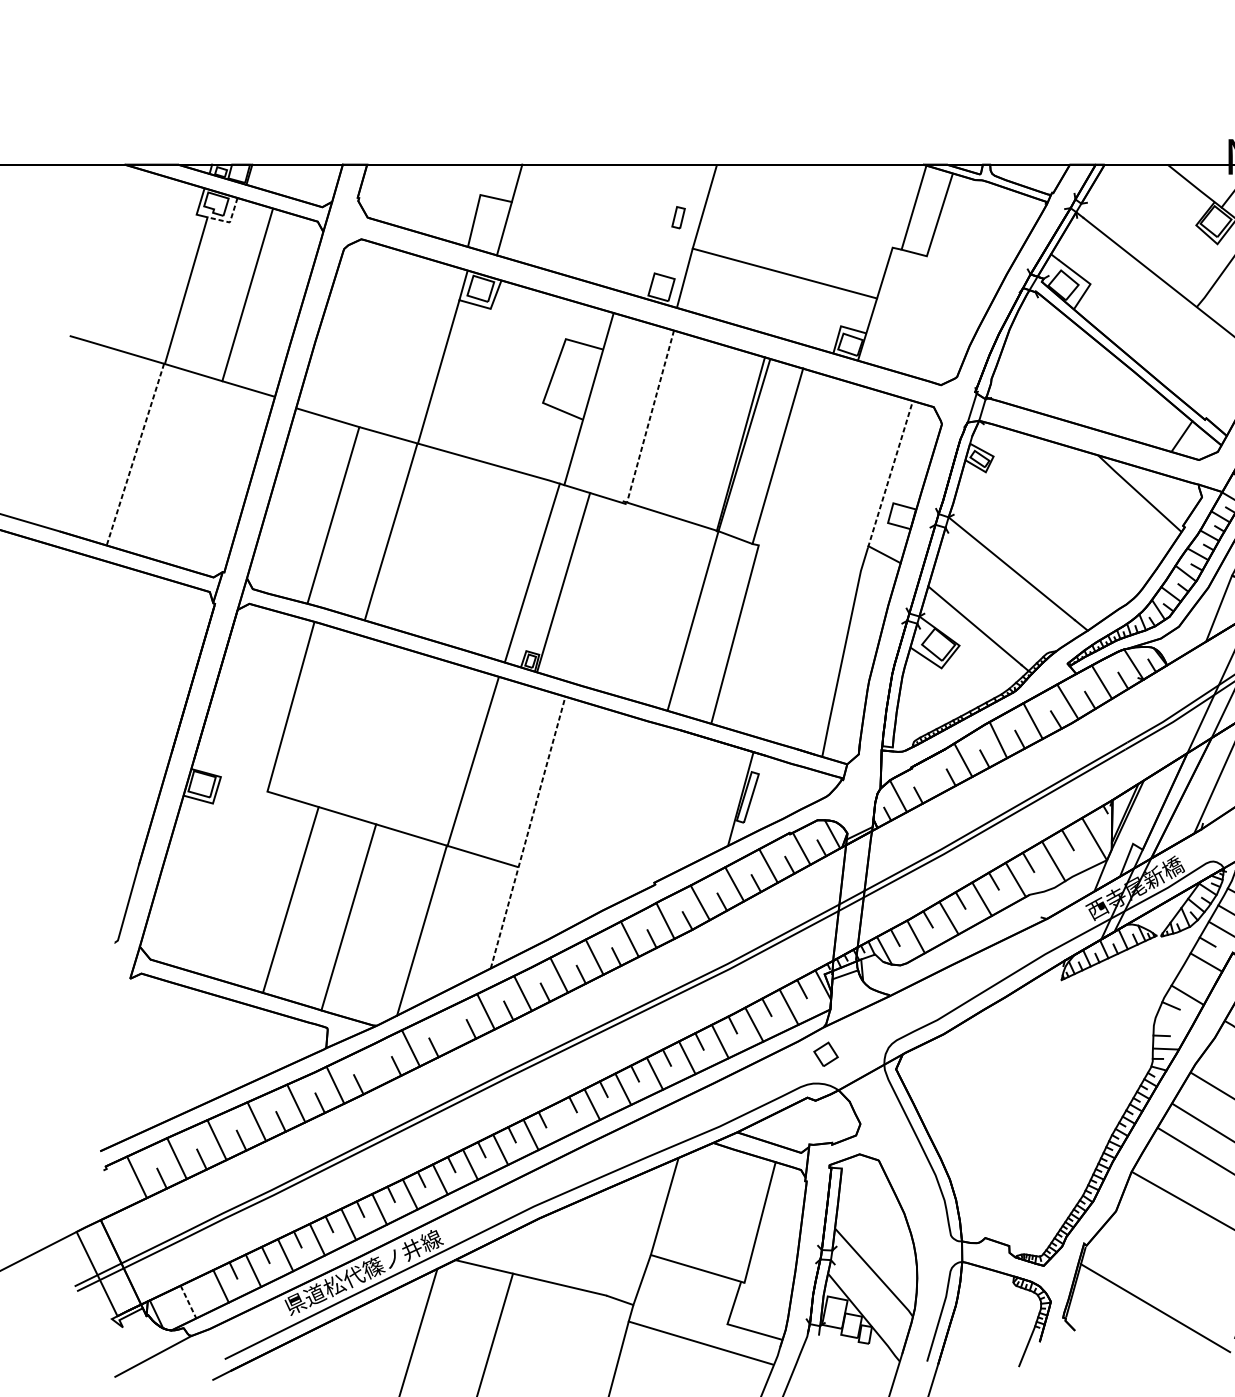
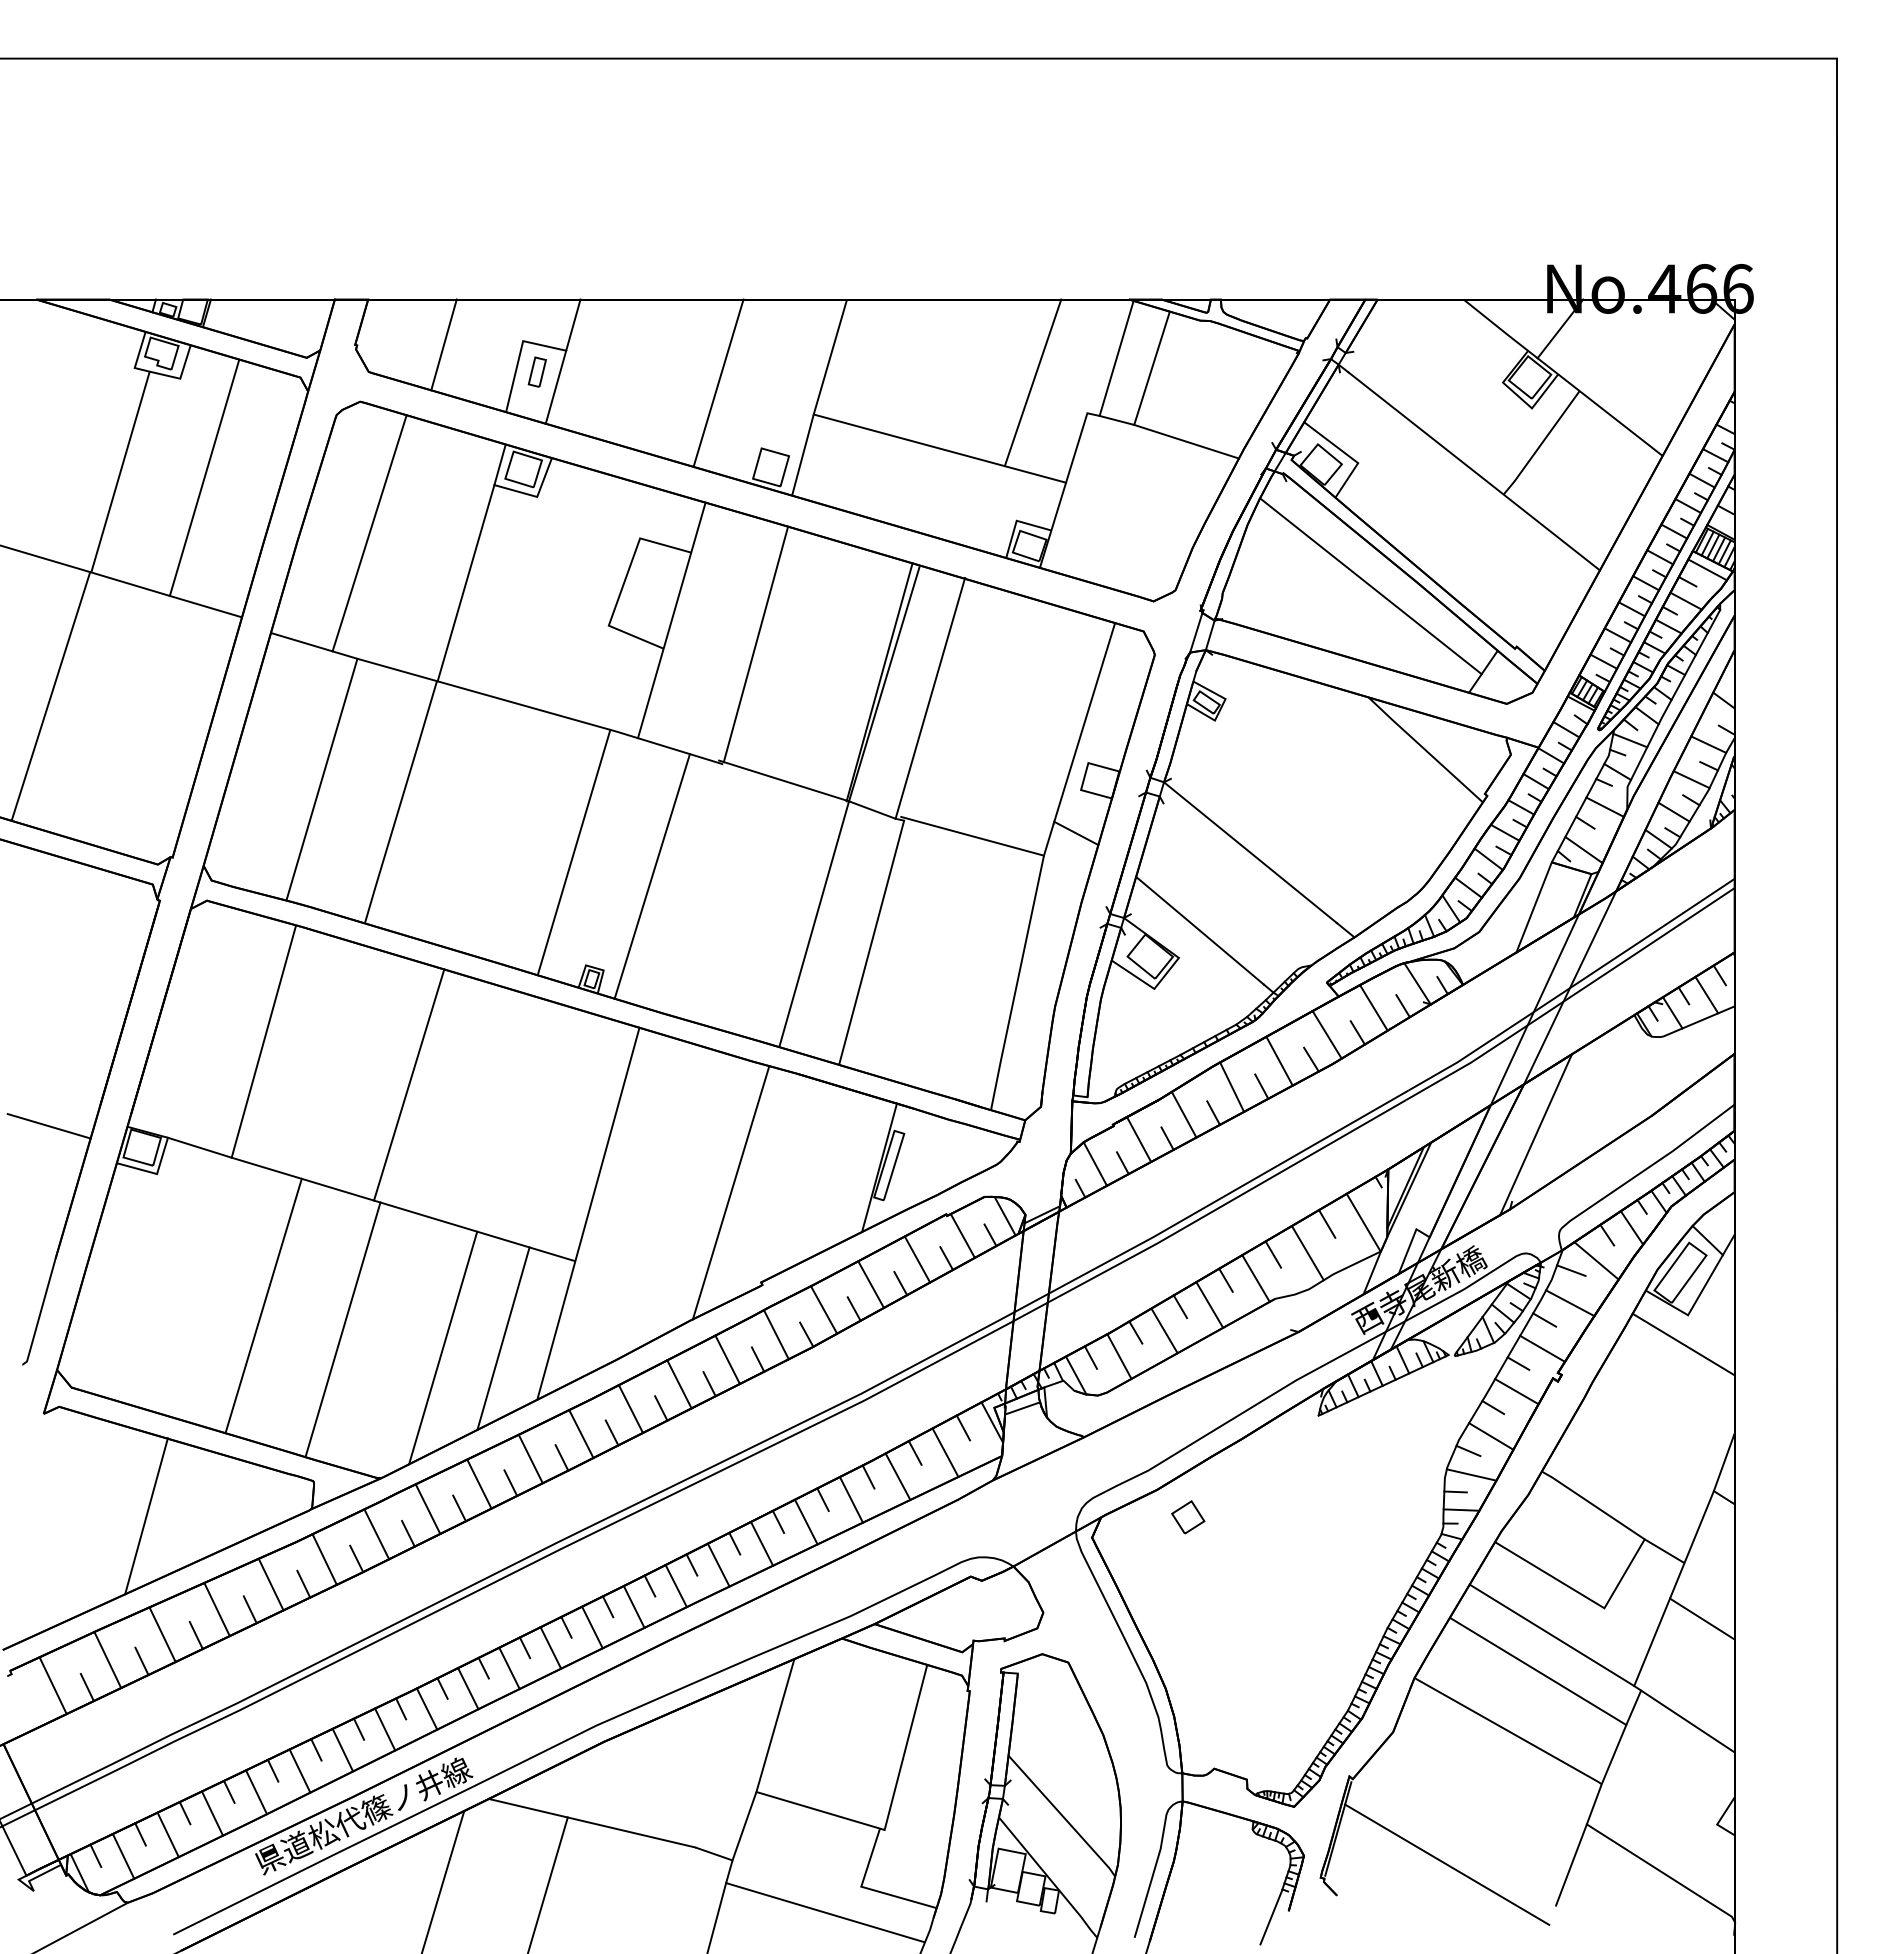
line: (422, 197) -> (443, 344), added
part: (677, 217) -> (536, 371), moved
line: (230, 221) -> (180, 377), dashed -> solid
line: (623, 225) -> (718, 382), added
line: (852, 225) -> (1032, 382), added
line: (965, 268) -> (1186, 441), added
line: (368, 335) -> (369, 533), added
line: (1099, 374) -> (1370, 586), added
line: (650, 416) -> (755, 644), dashed -> solid
line: (135, 454) -> (50, 696), dashed -> solid
line: (890, 474) -> (1084, 723), dashed -> solid
line: (808, 556) -> (972, 835), added
line: (531, 573) -> (651, 876), moved
line: (563, 582) -> (573, 852), moved
line: (473, 761) -> (409, 1084), moved
line: (133, 768) -> (48, 1126), added
line: (930, 778) -> (1139, 1139), added
line: (243, 784) -> (199, 1147), added
line: (631, 817) -> (730, 1192), added
line: (528, 832) -> (588, 1213), dashed -> solid
line: (466, 923) -> (503, 1338), added
line: (1189, 974) -> (1493, 1407), added
line: (1173, 1023) -> (1471, 1474), added
line: (448, 1029) -> (479, 1483), added
line: (205, 1053) -> (146, 1516), added
part: (826, 1054) -> (1188, 1517), moved
line: (373, 1066) -> (376, 1534), added
line: (561, 1119) -> (633, 1606), added
line: (200, 1286) -> (140, 1834), added
line: (167, 1301) -> (95, 1855), added
line: (188, 1302) -> (123, 1856), dashed -> solid

